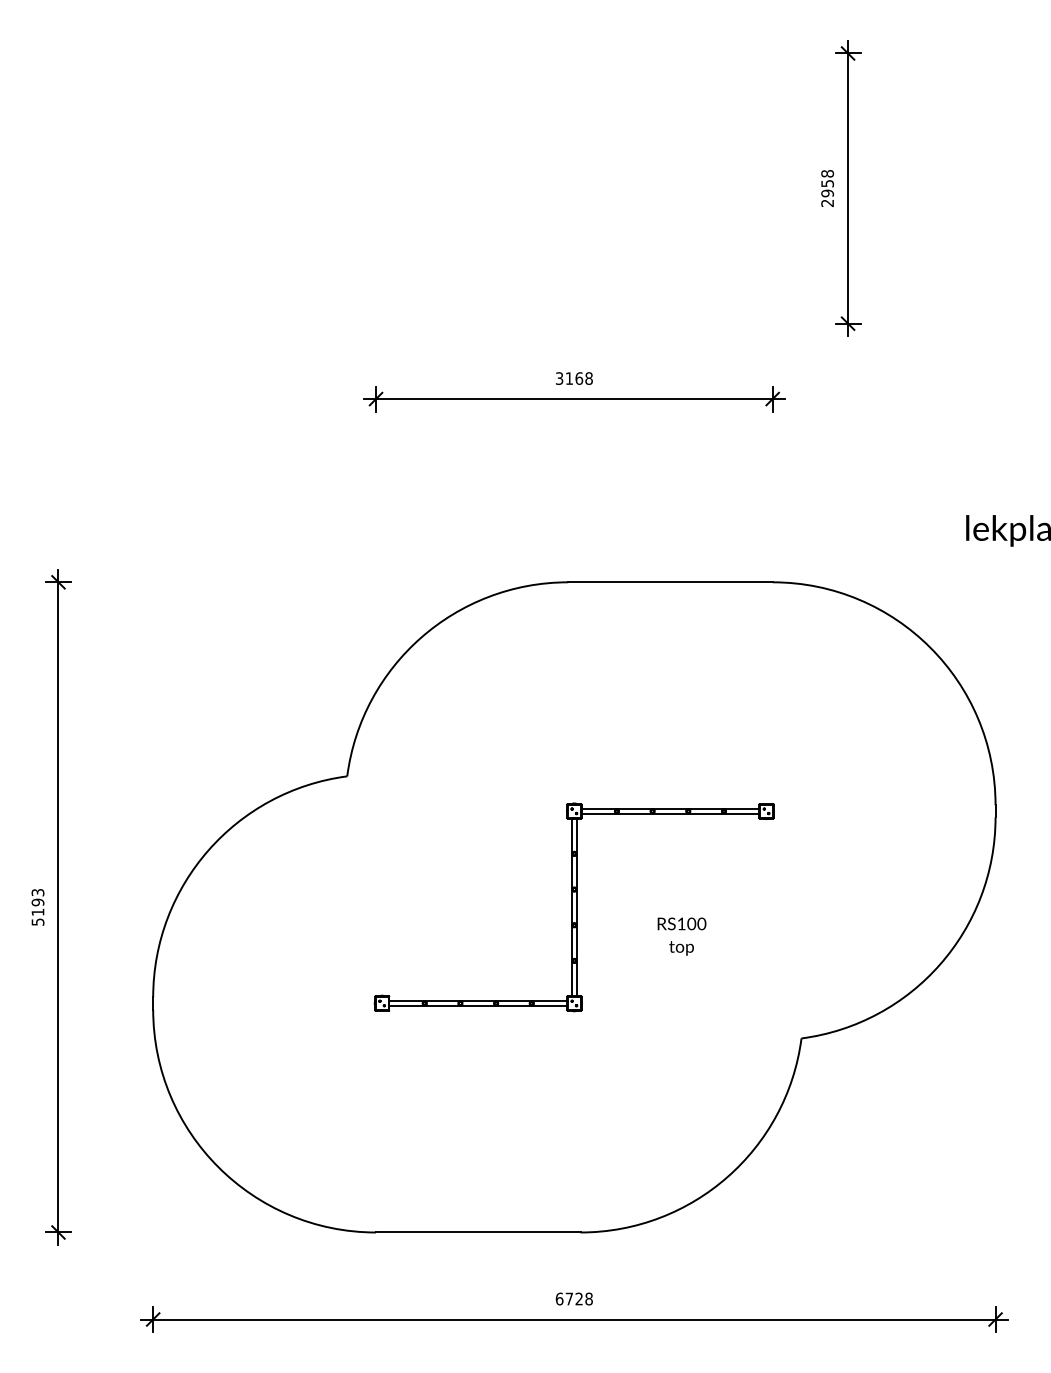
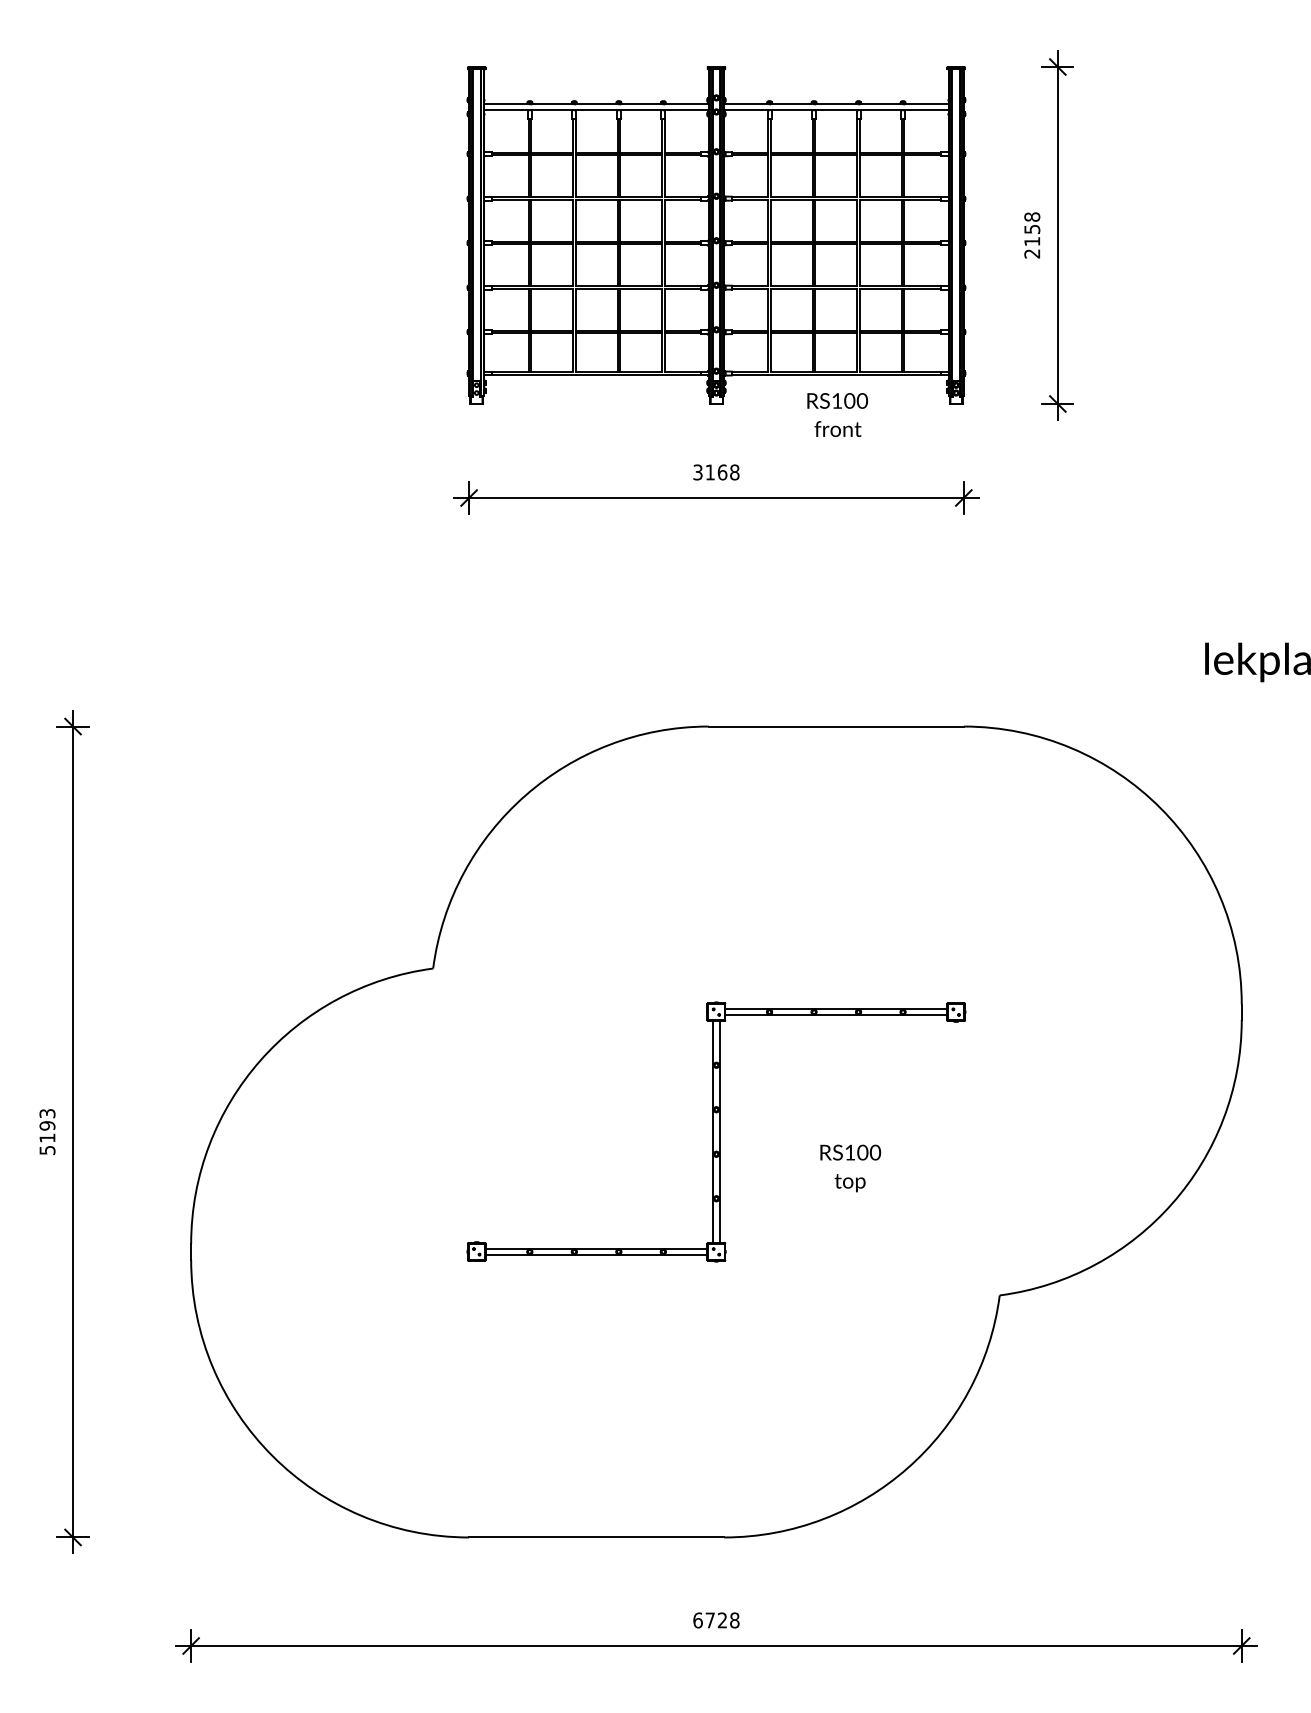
text: (827, 193) -> (1032, 241), 2958 -> 2158
part: (574, 201) -> (716, 251), added

